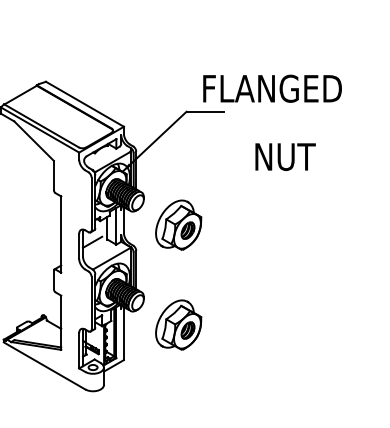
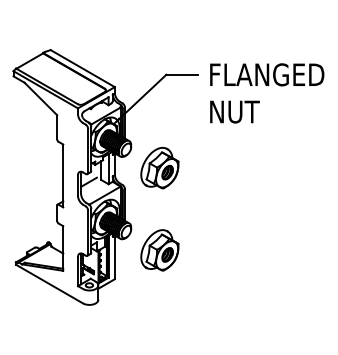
text: (272, 88) -> (267, 74), moved
text: (285, 156) -> (234, 111), moved

